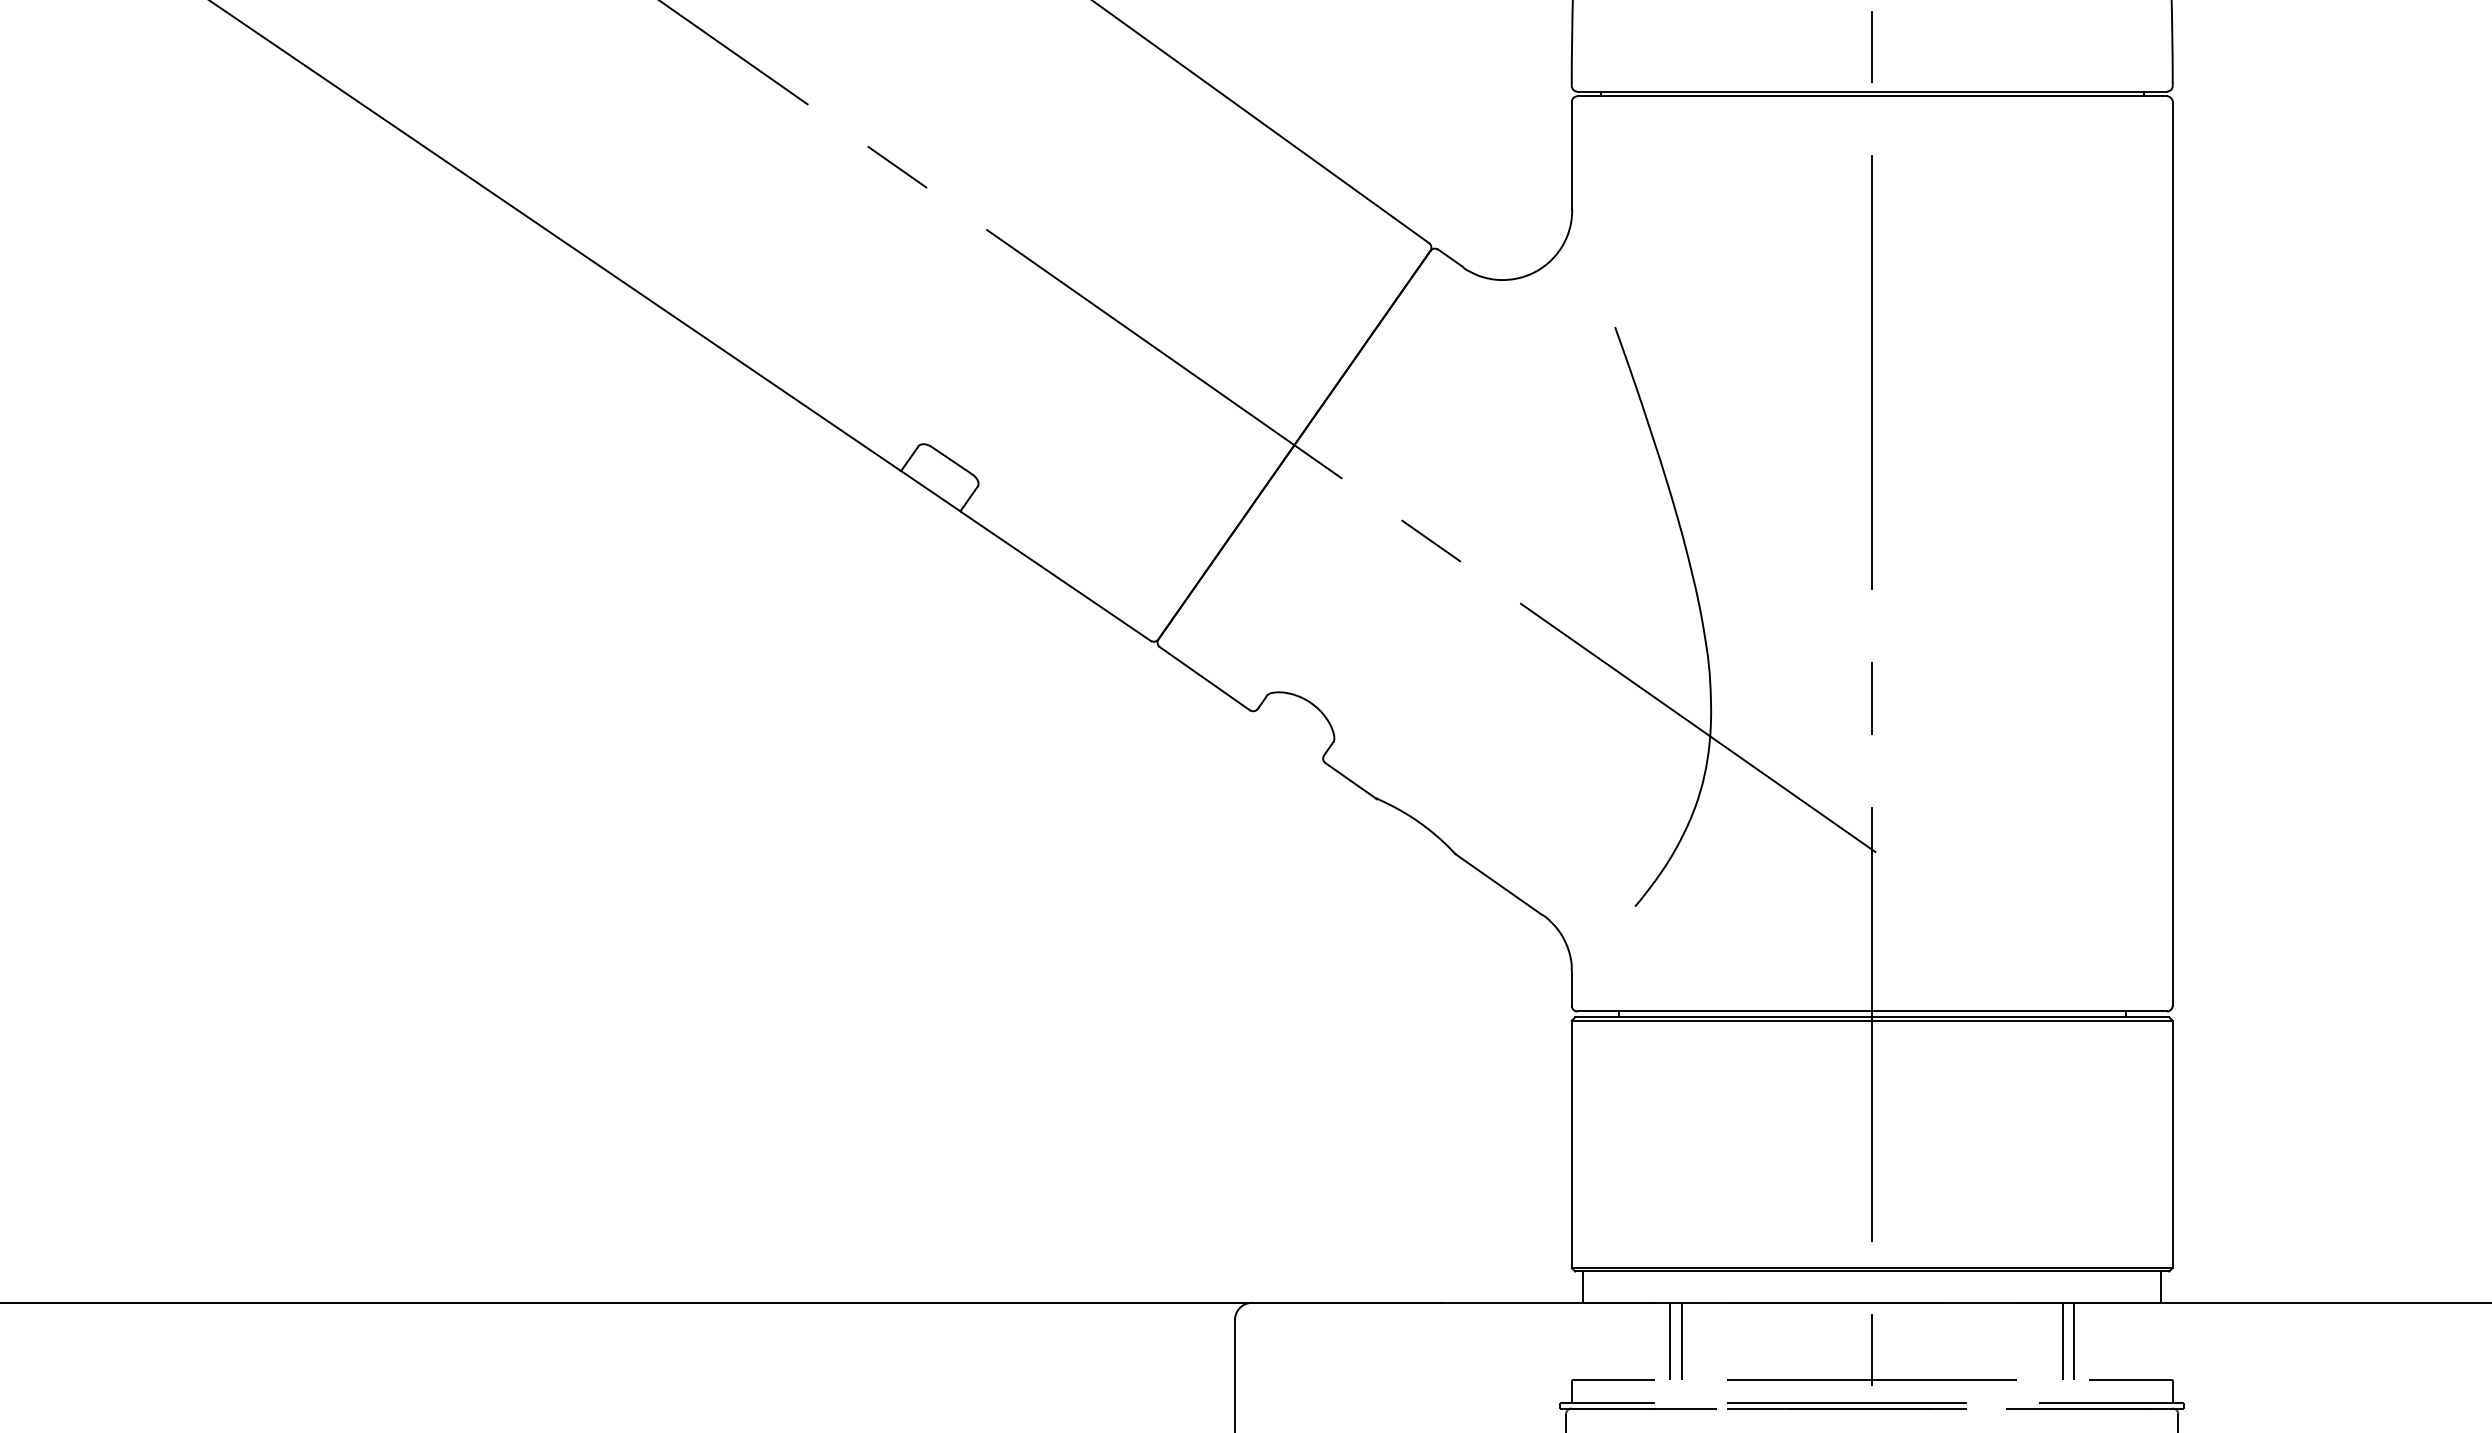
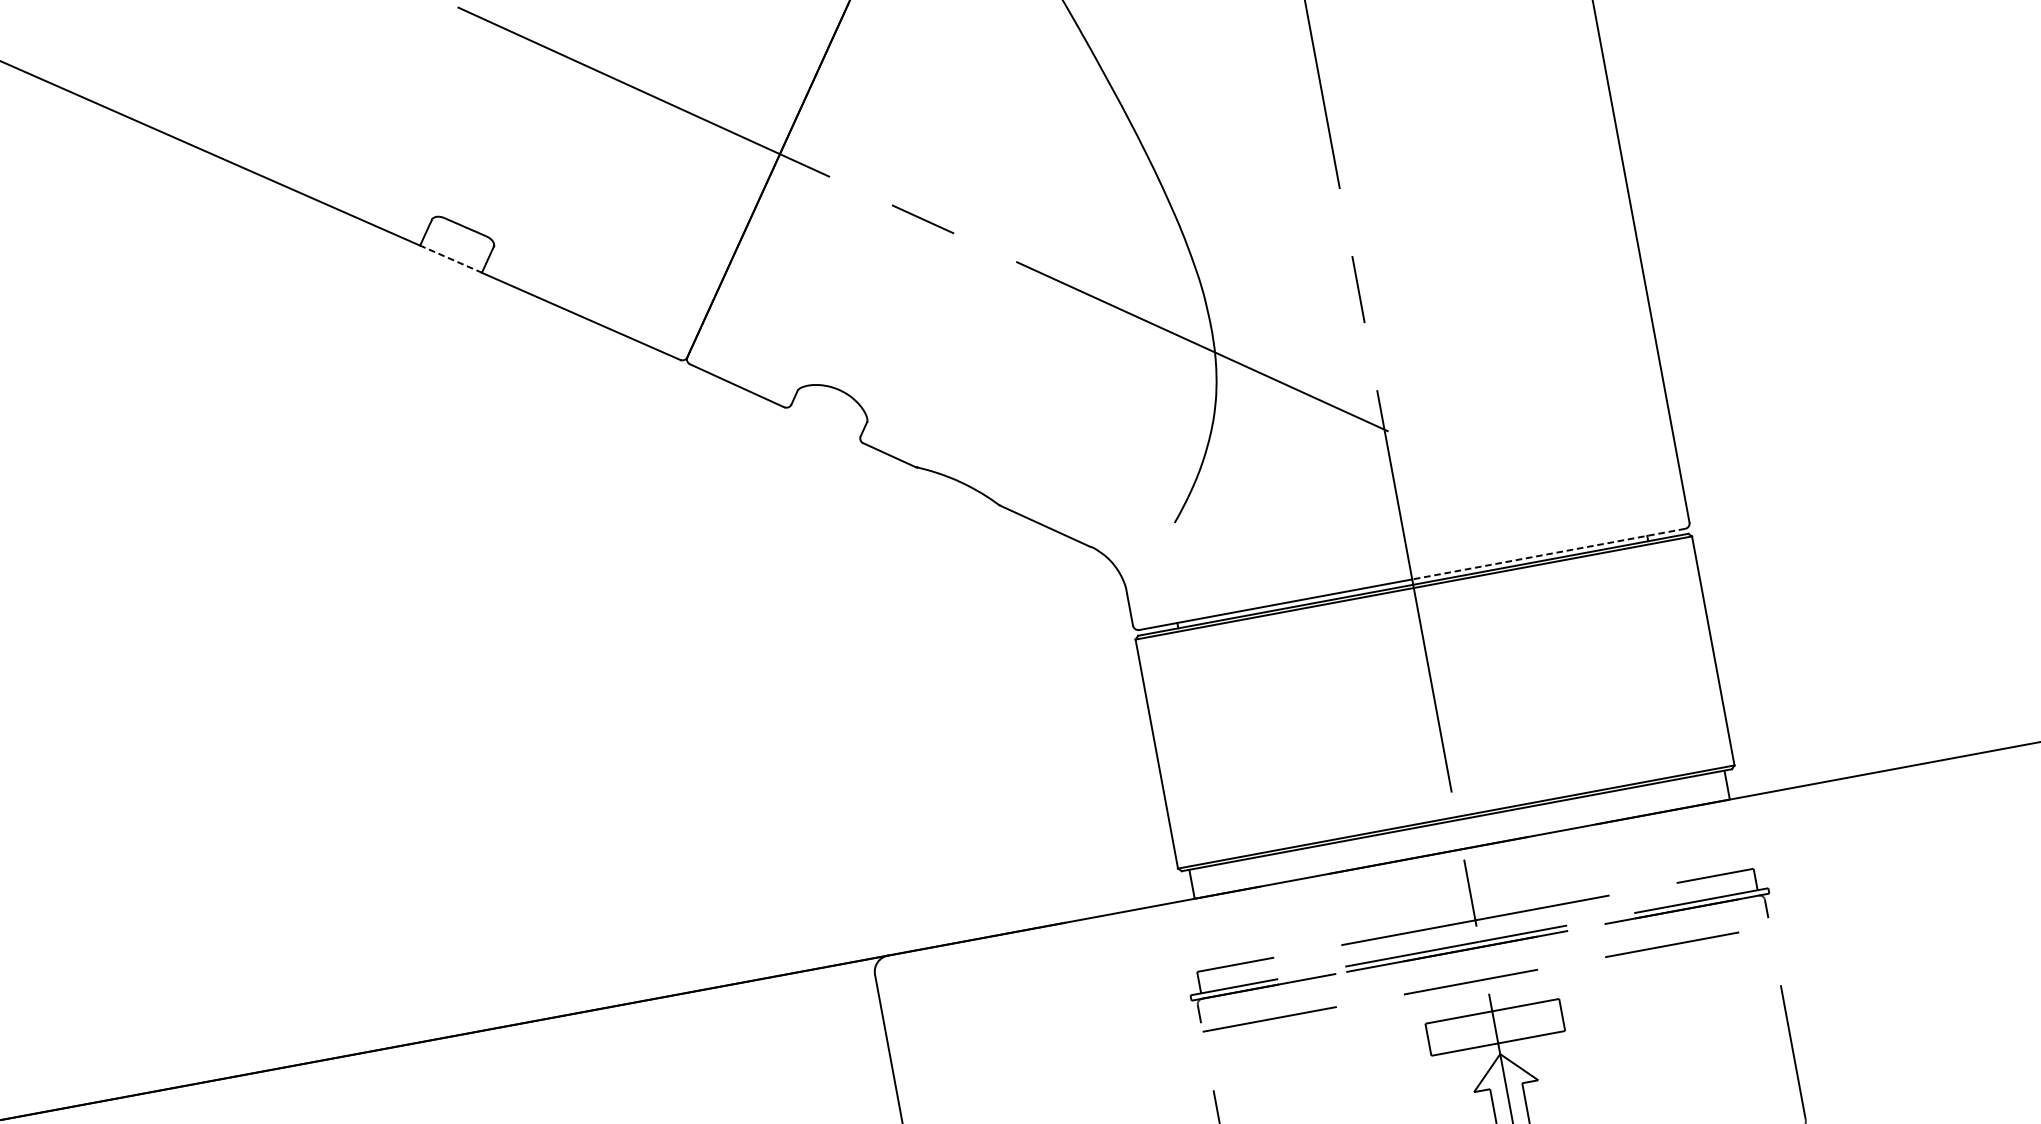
line: (930, 490) -> (450, 258), solid -> dashed
line: (2019, 1011) -> (1548, 554), solid -> dashed
line: (1670, 1340) -> (1281, 918), removed
line: (1681, 1340) -> (1292, 916), removed
line: (2062, 1340) -> (1644, 851), removed
line: (2074, 1340) -> (1656, 849), removed

